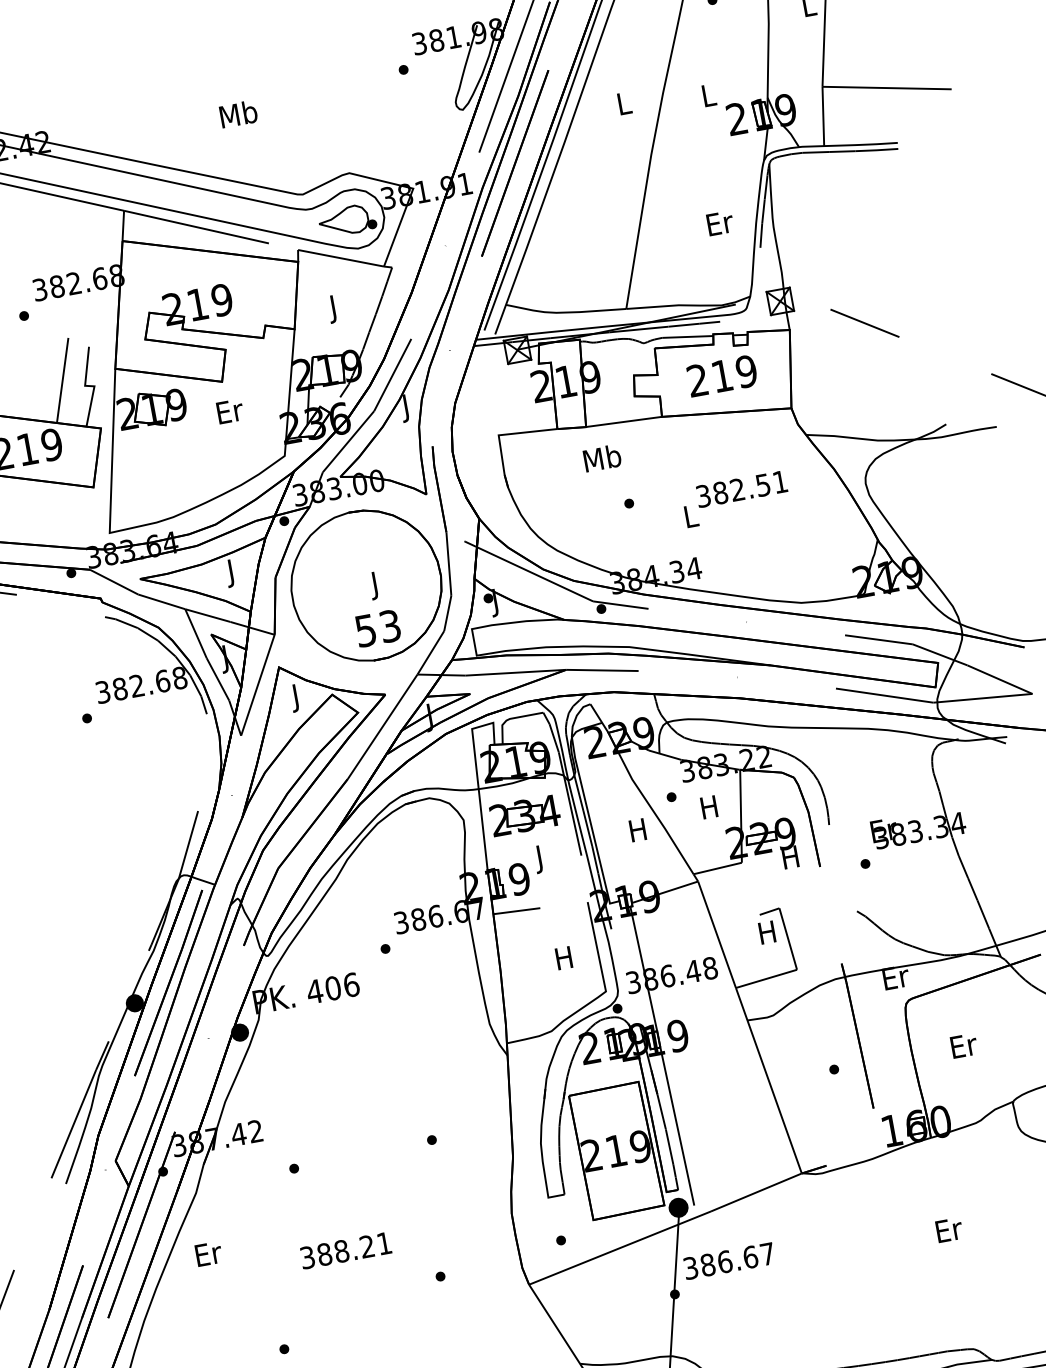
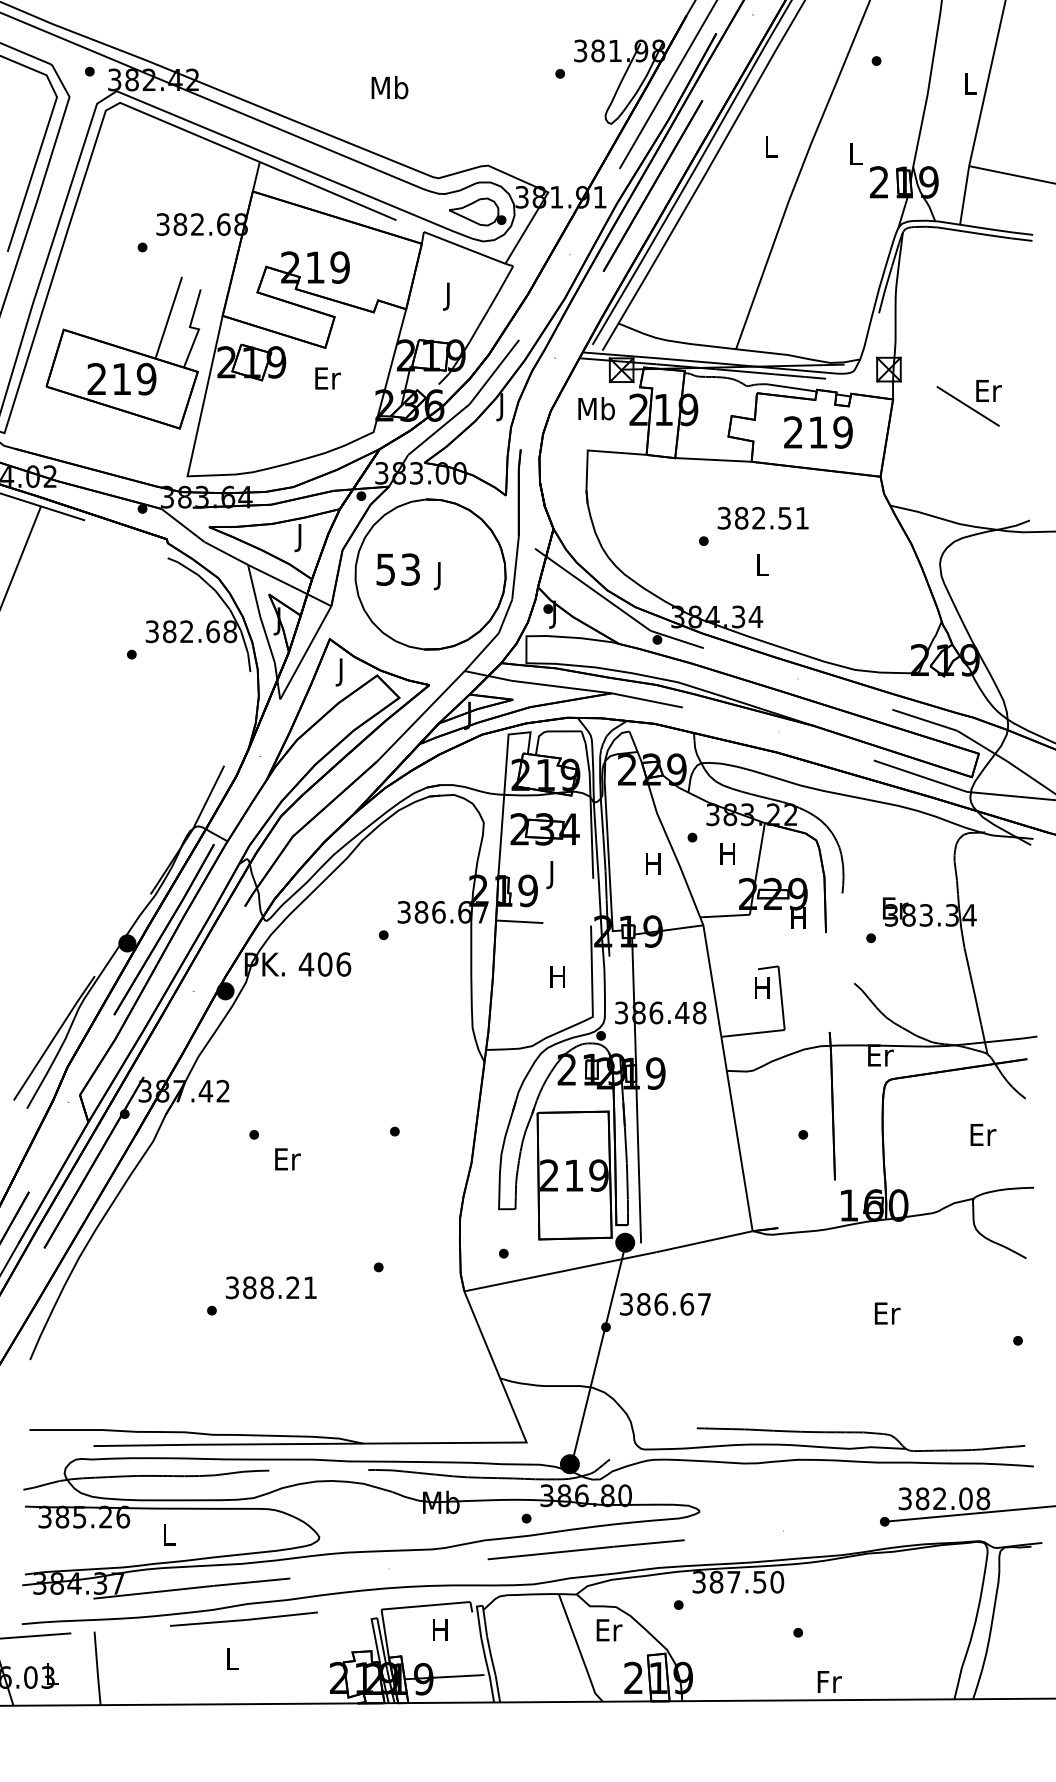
text: (719, 222) -> (988, 390), moved
text: (602, 458) -> (596, 408), moved
text: (741, 488) -> (762, 517), moved
text: (377, 628) -> (397, 569), moved
text: (964, 1045) -> (983, 1134), moved
text: (346, 1250) -> (271, 1287), moved
text: (208, 1254) -> (287, 1159), moved

